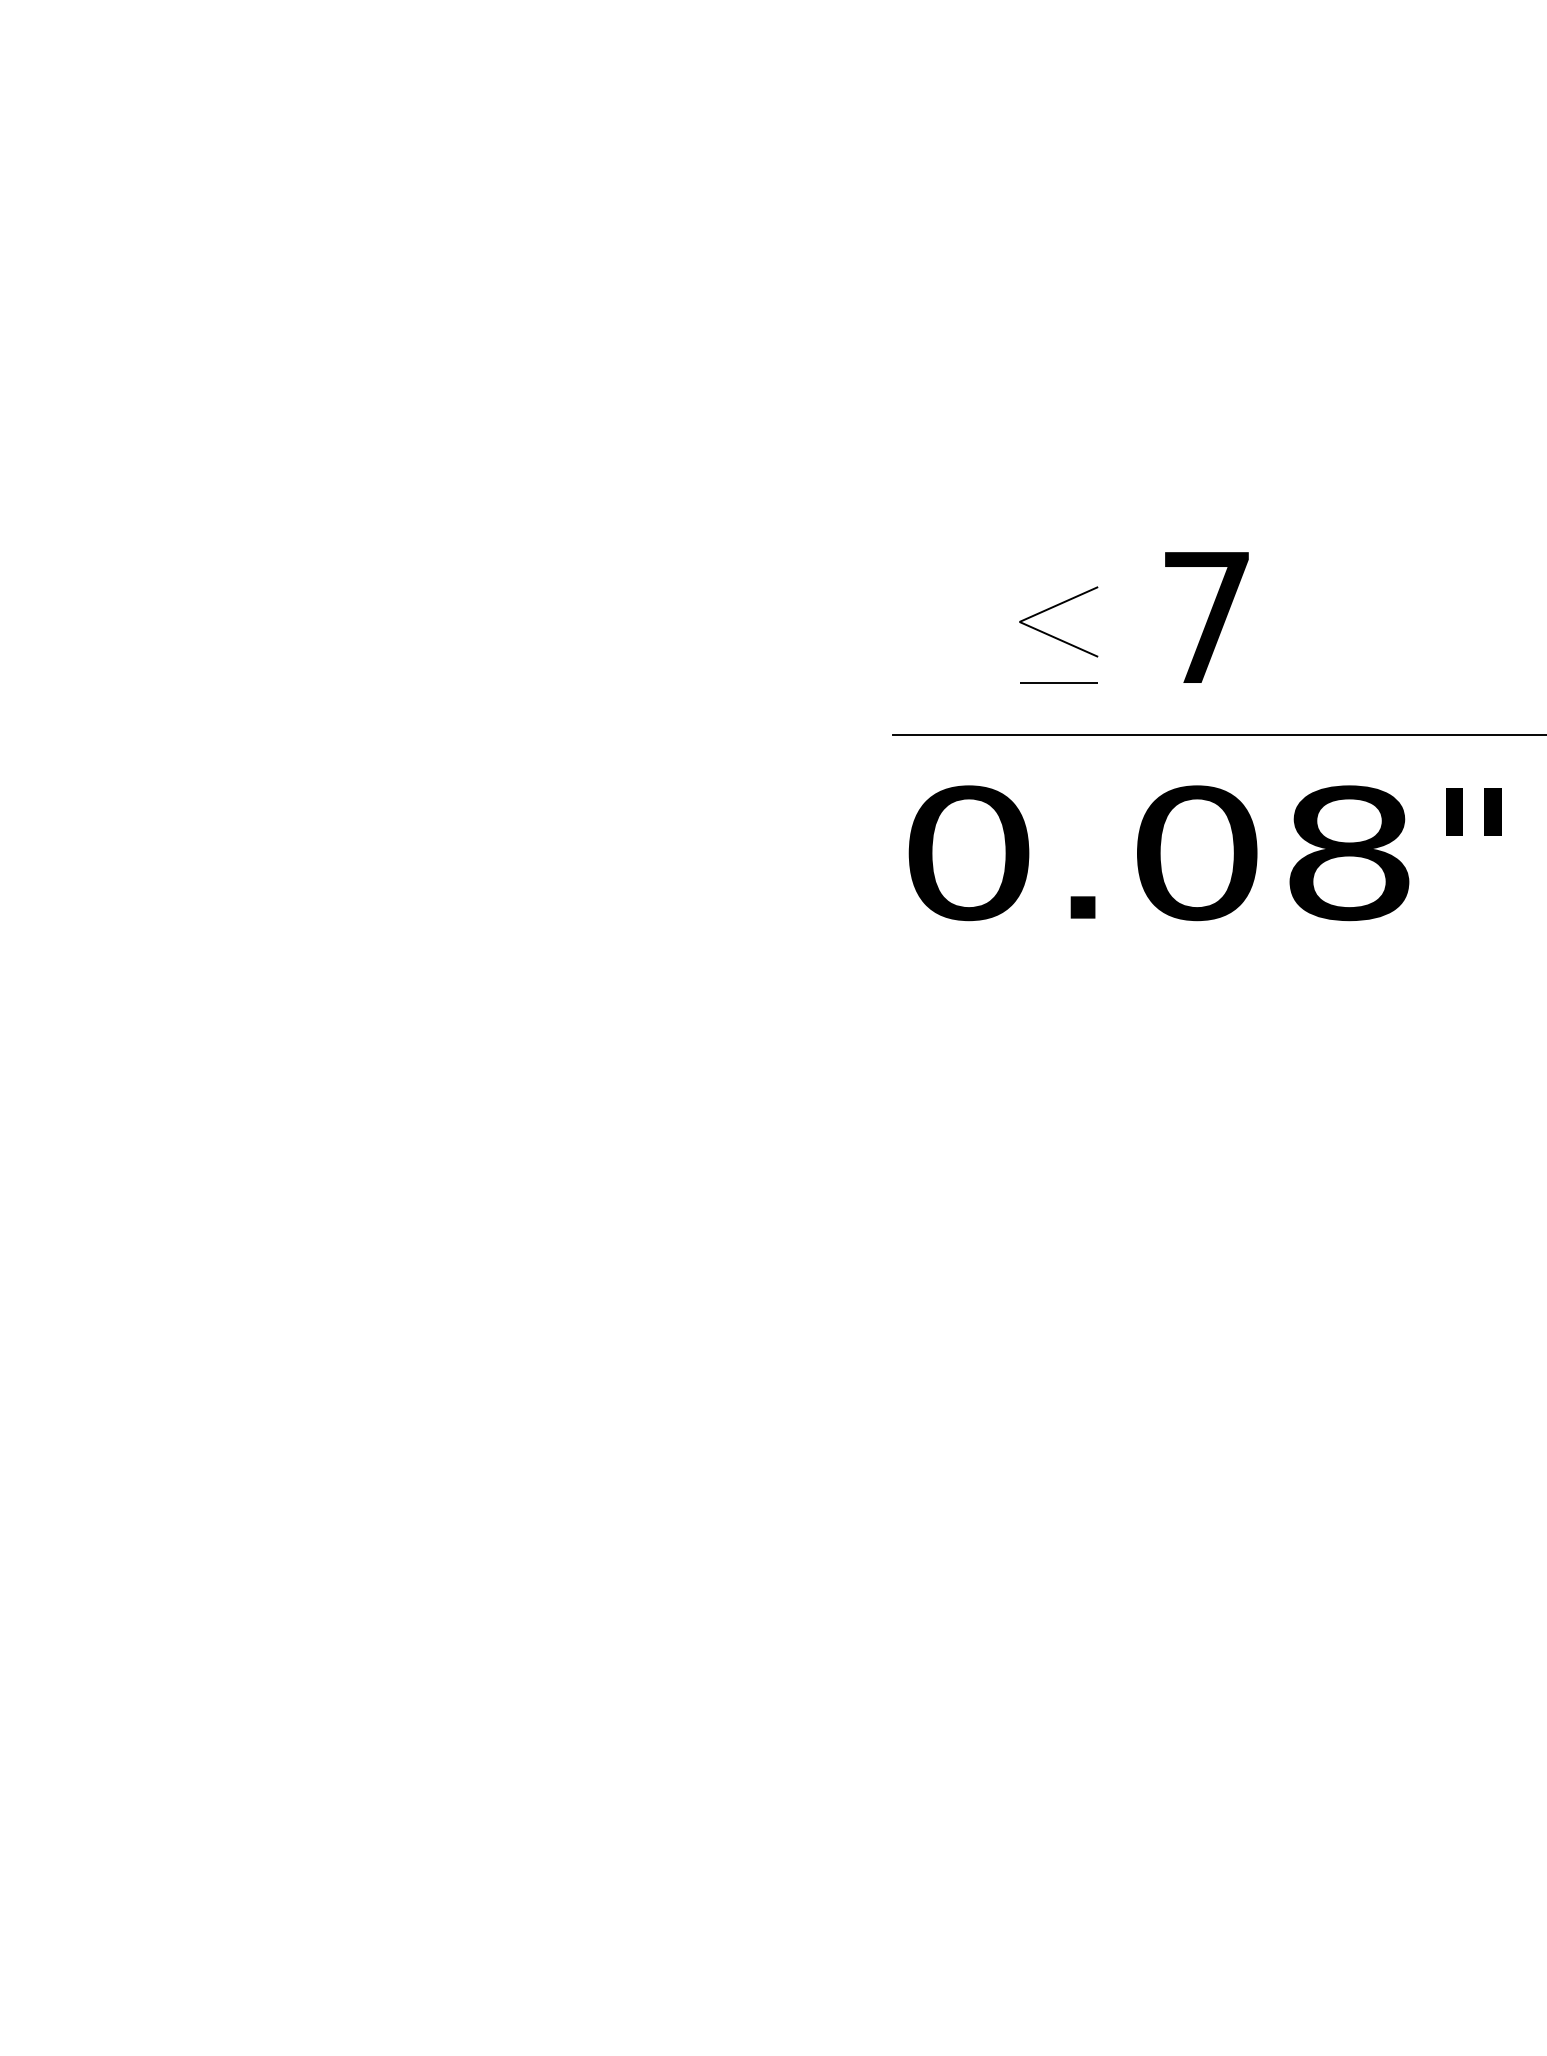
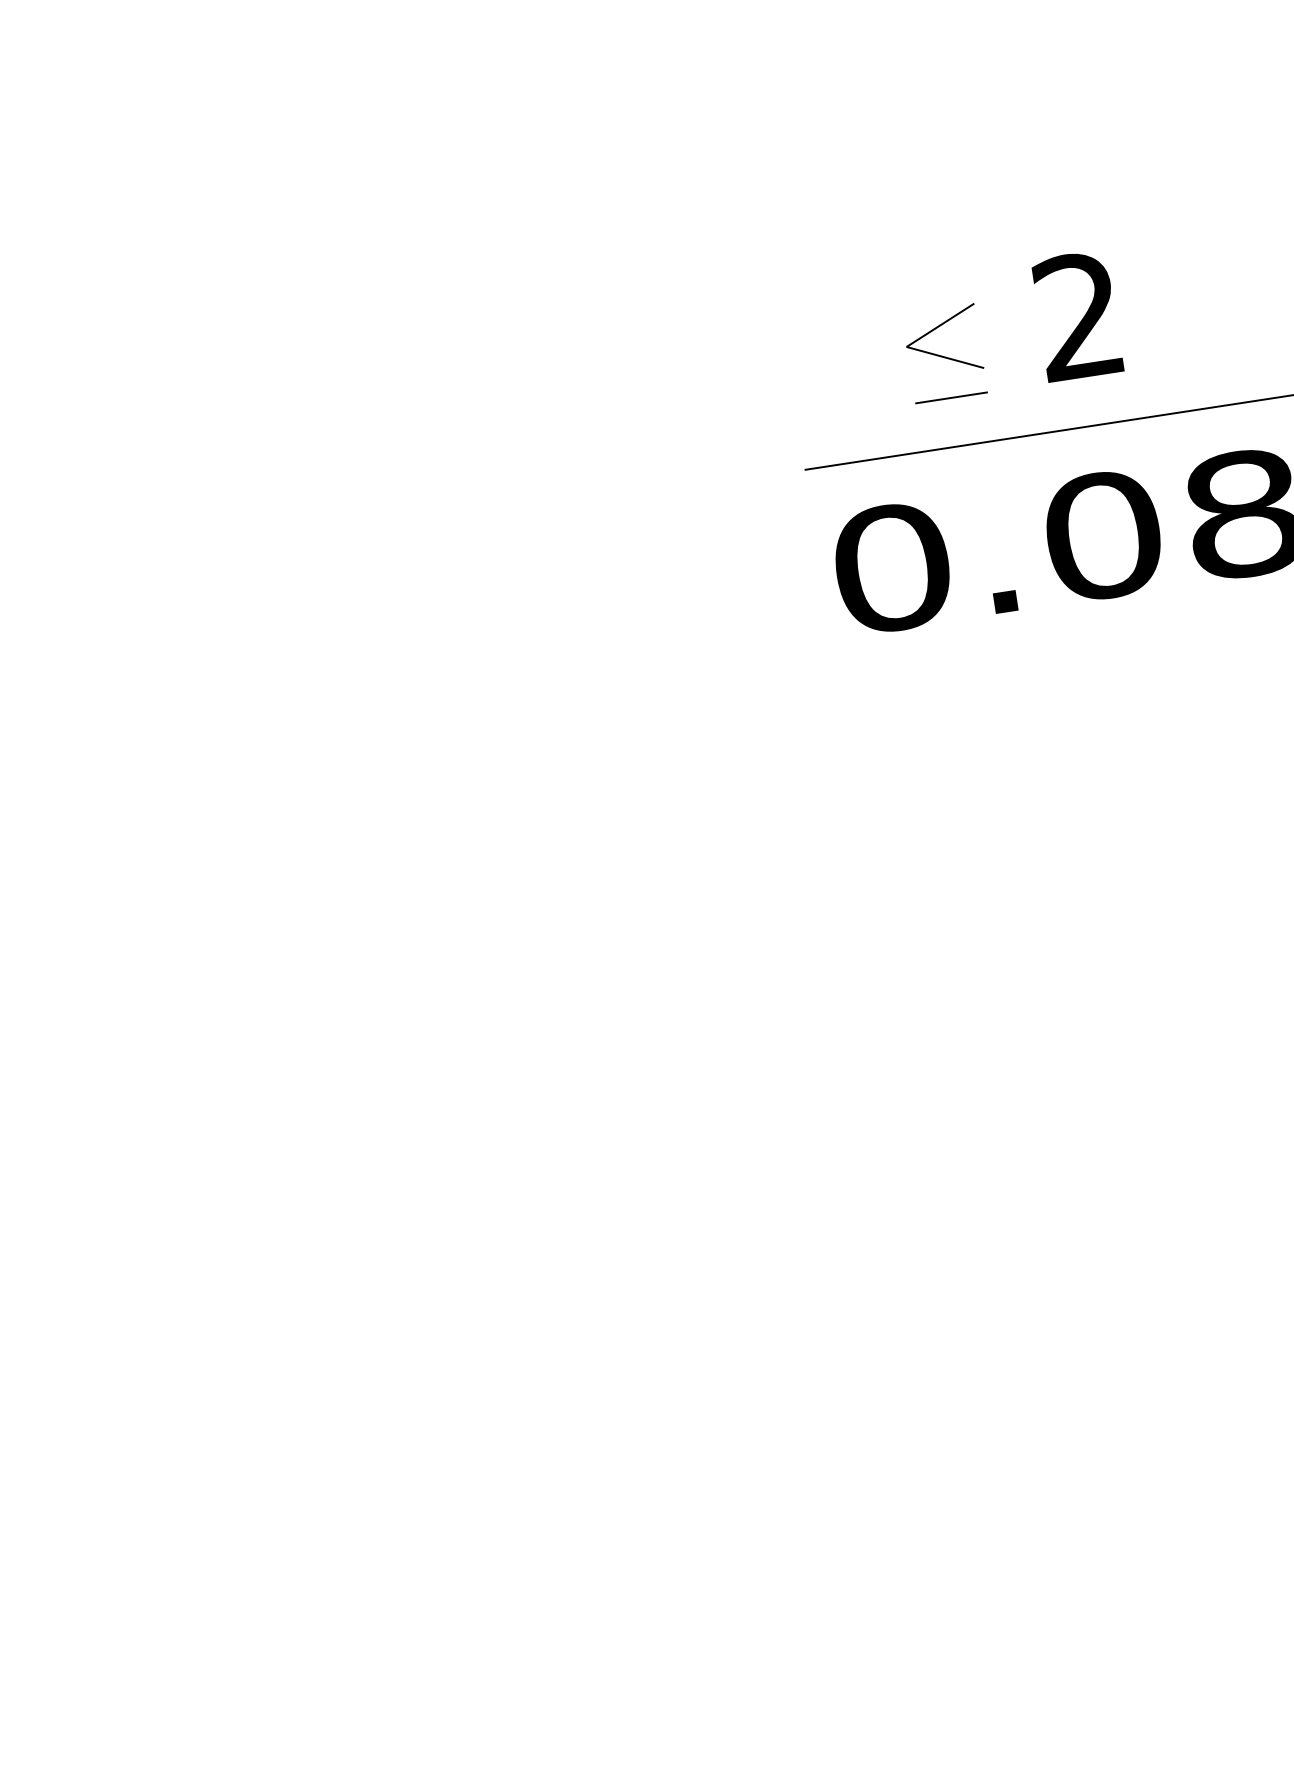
text: (1205, 615) -> (1077, 314), 7 -> 2

